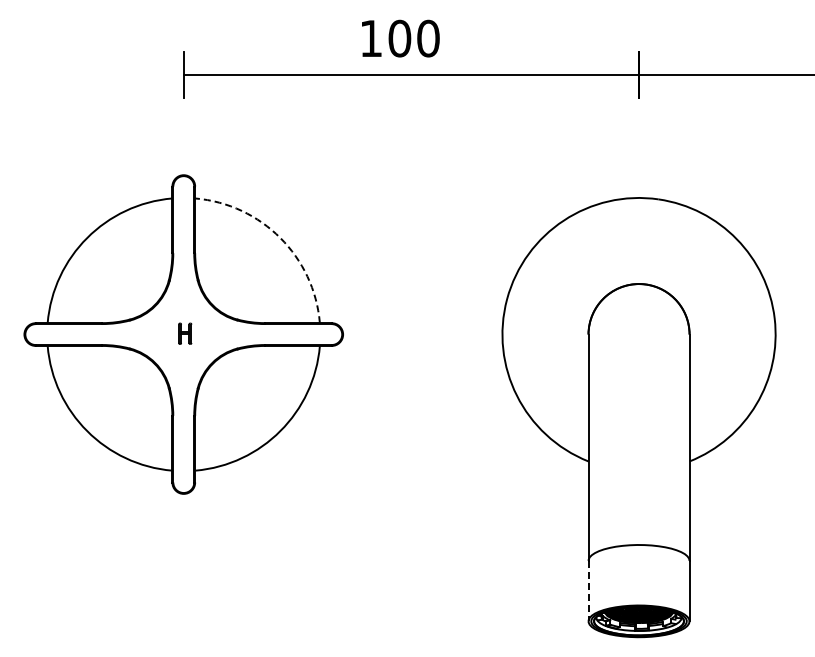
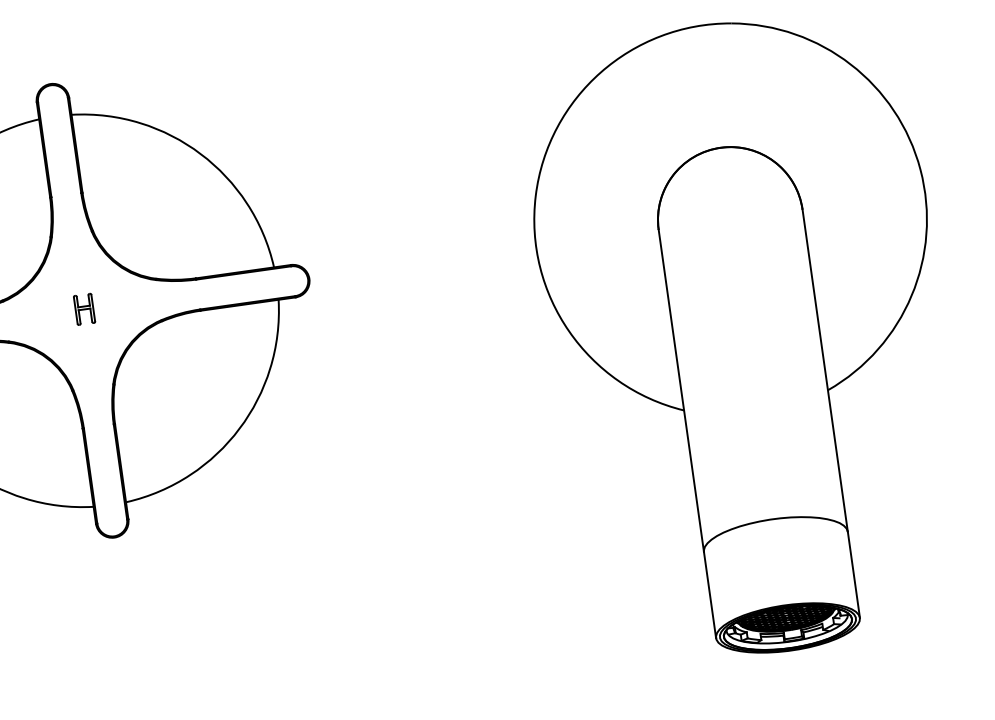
arc: (280, 237) -> (200, 153), dashed -> solid
line: (588, 591) -> (710, 595), dashed -> solid

